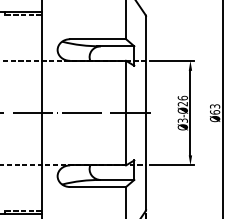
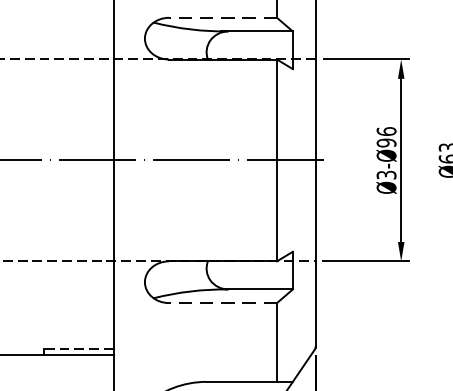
line: (98, 39) -> (223, 18), solid -> dashed
text: (182, 103) -> (385, 141), 26 -> 96
line: (98, 187) -> (223, 303), solid -> dashed

